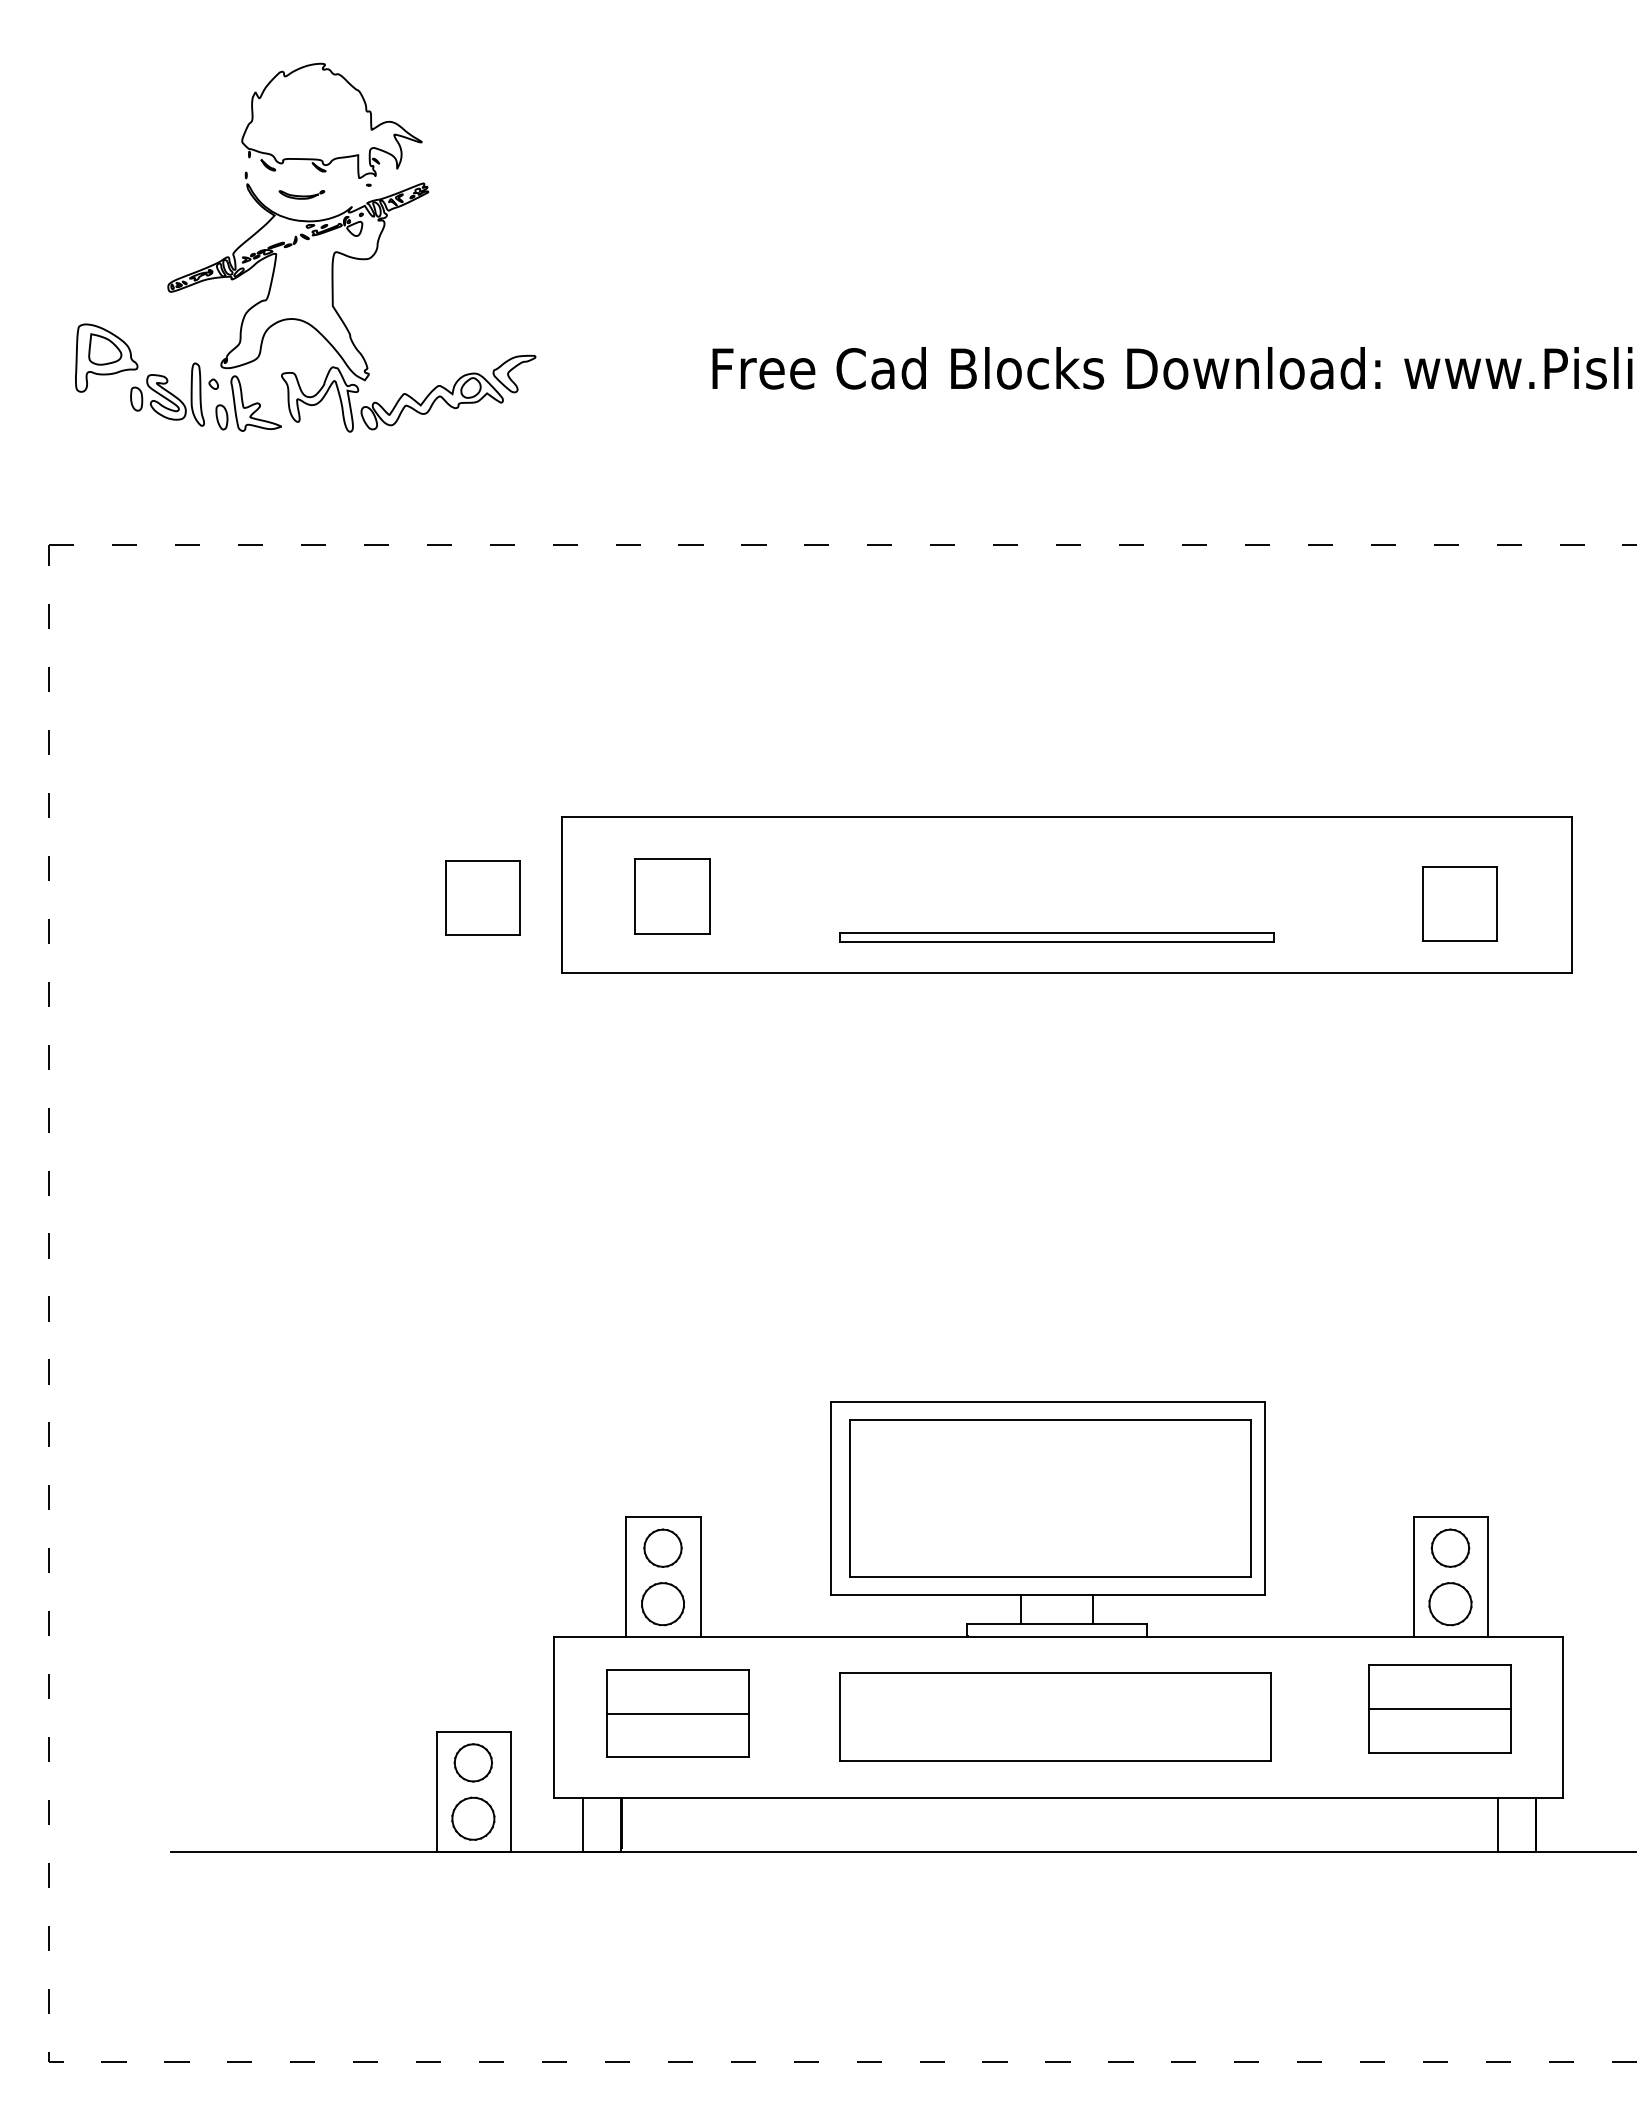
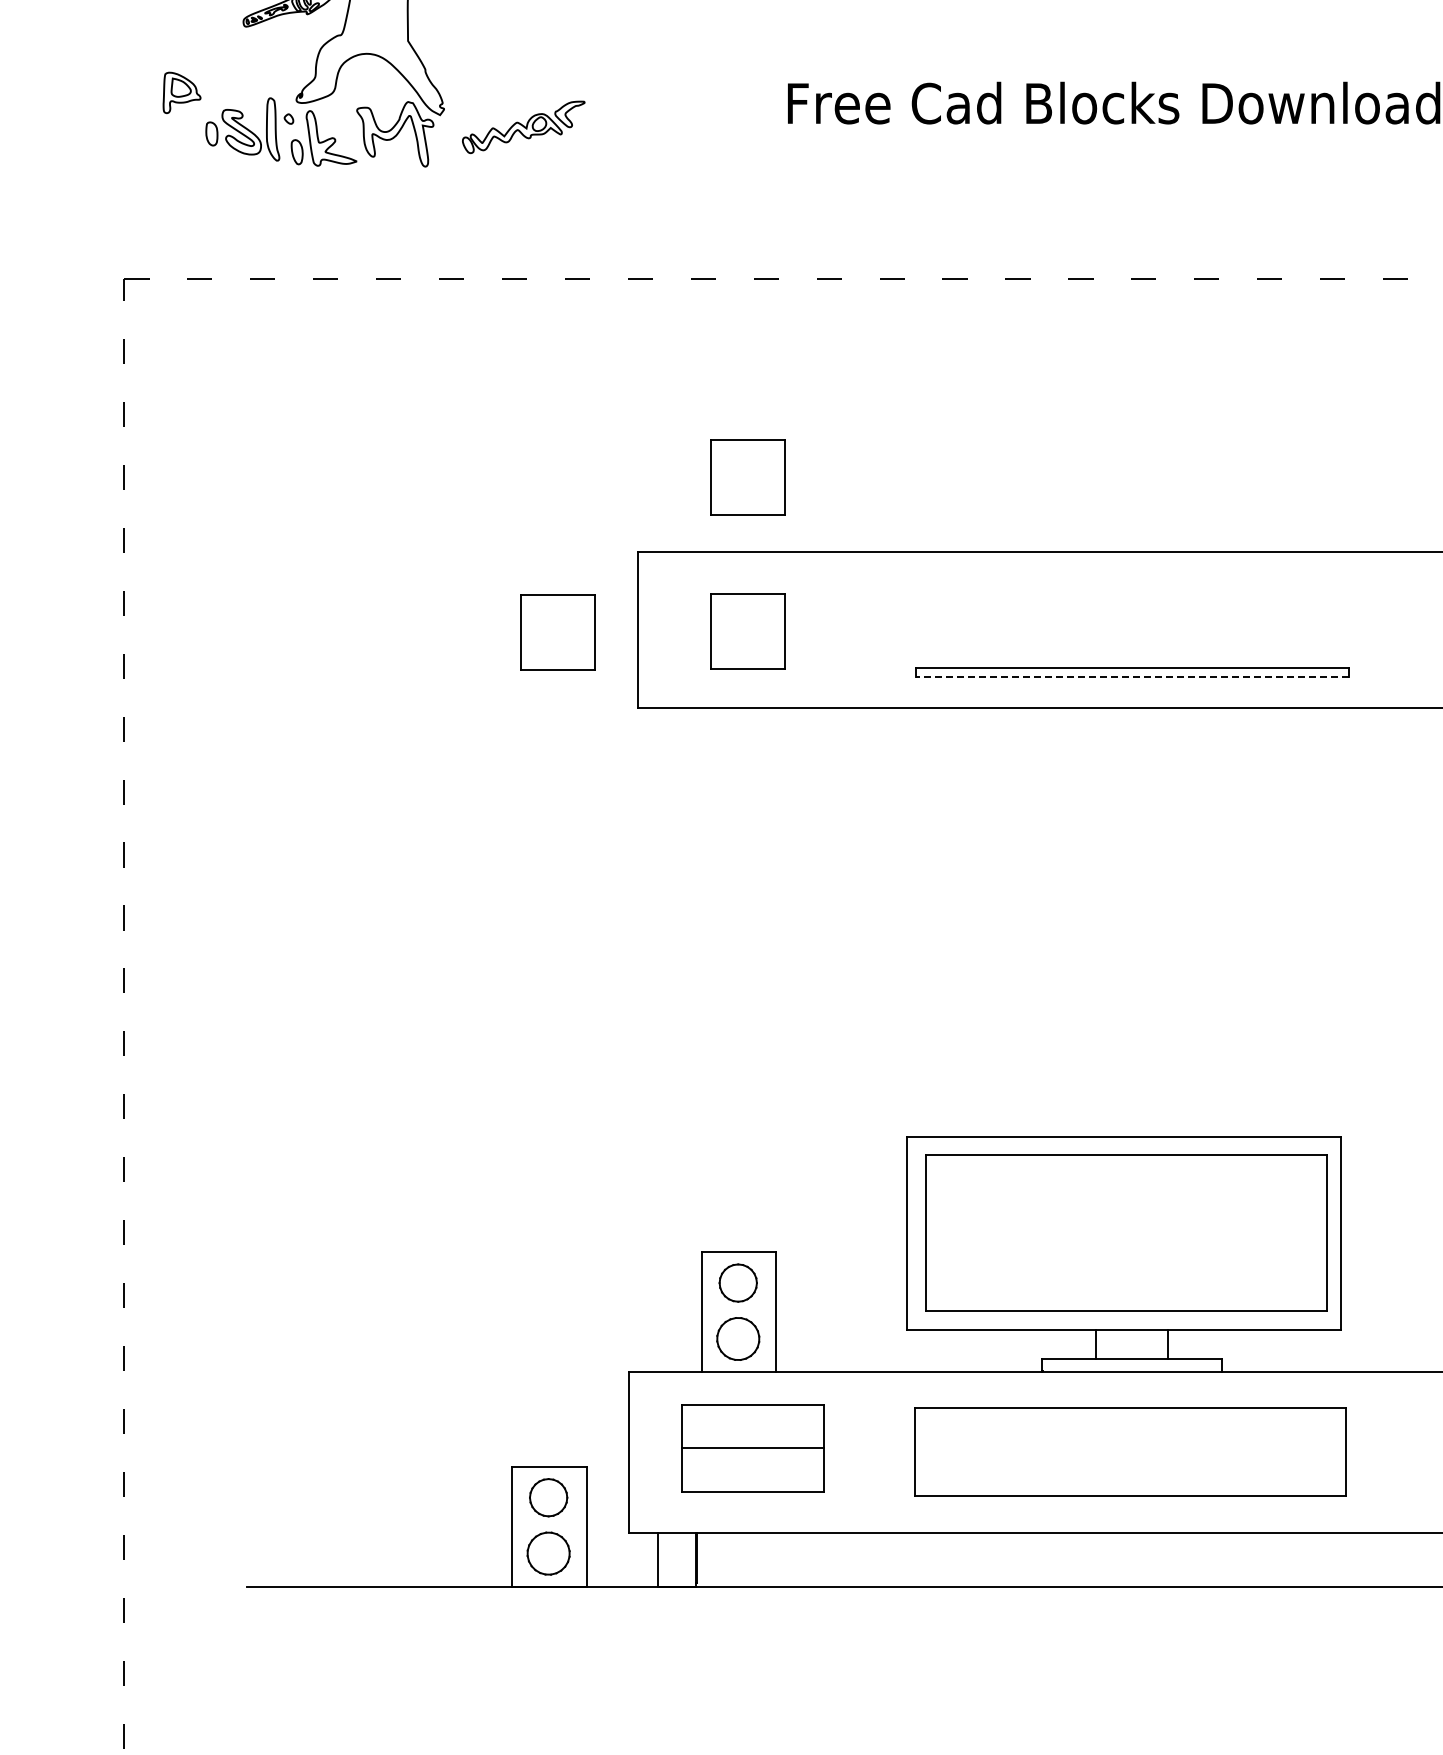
part: (106, 357) -> (181, 92), size x0.6
part: (448, 392) -> (523, 127), size x0.7
part: (672, 742) -> (747, 477), added
line: (1057, 942) -> (1132, 677), solid -> dashed

